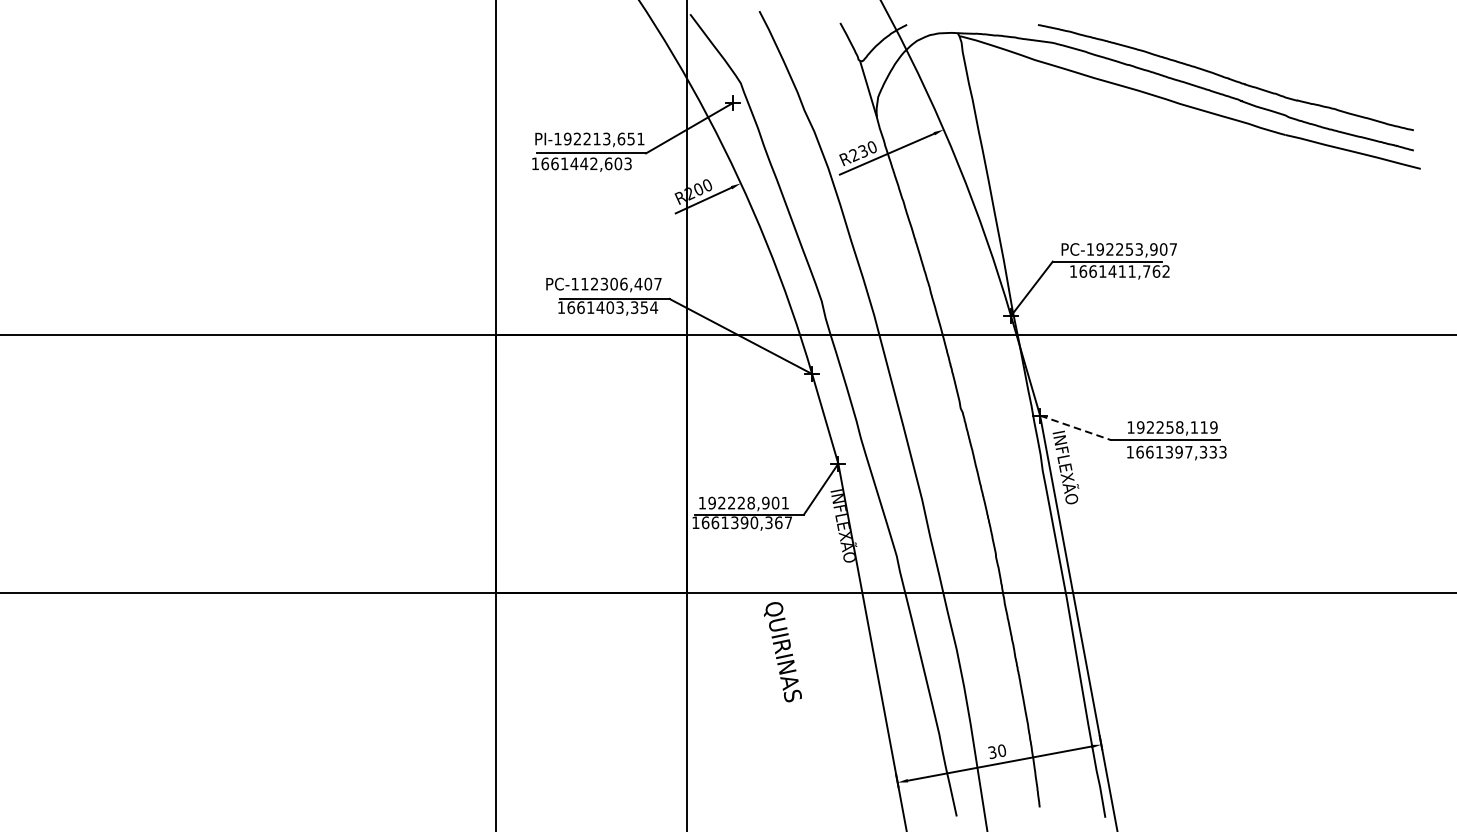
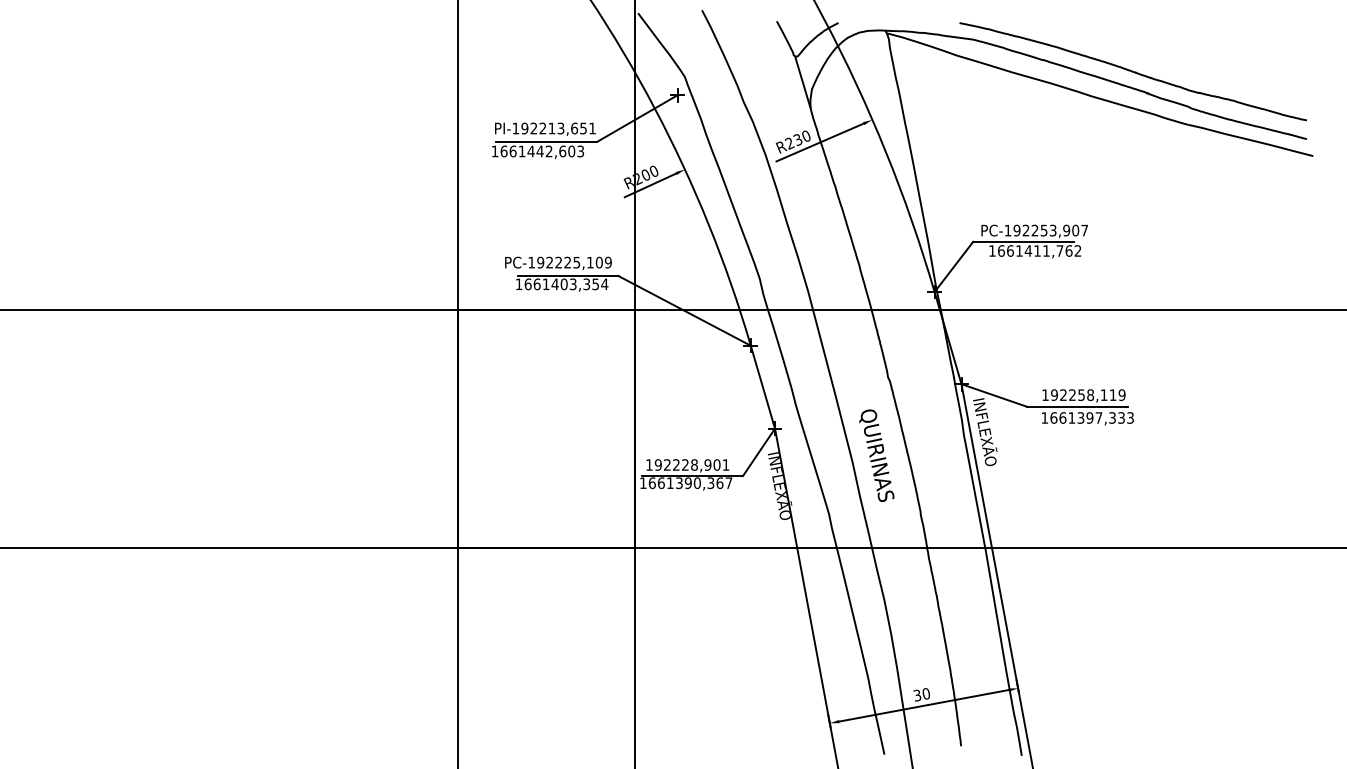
text: (621, 283) -> (574, 262), PC-112306,407 -> PC-192225,109
line: (1075, 427) -> (994, 395), dashed -> solid
text: (782, 651) -> (876, 455), moved

